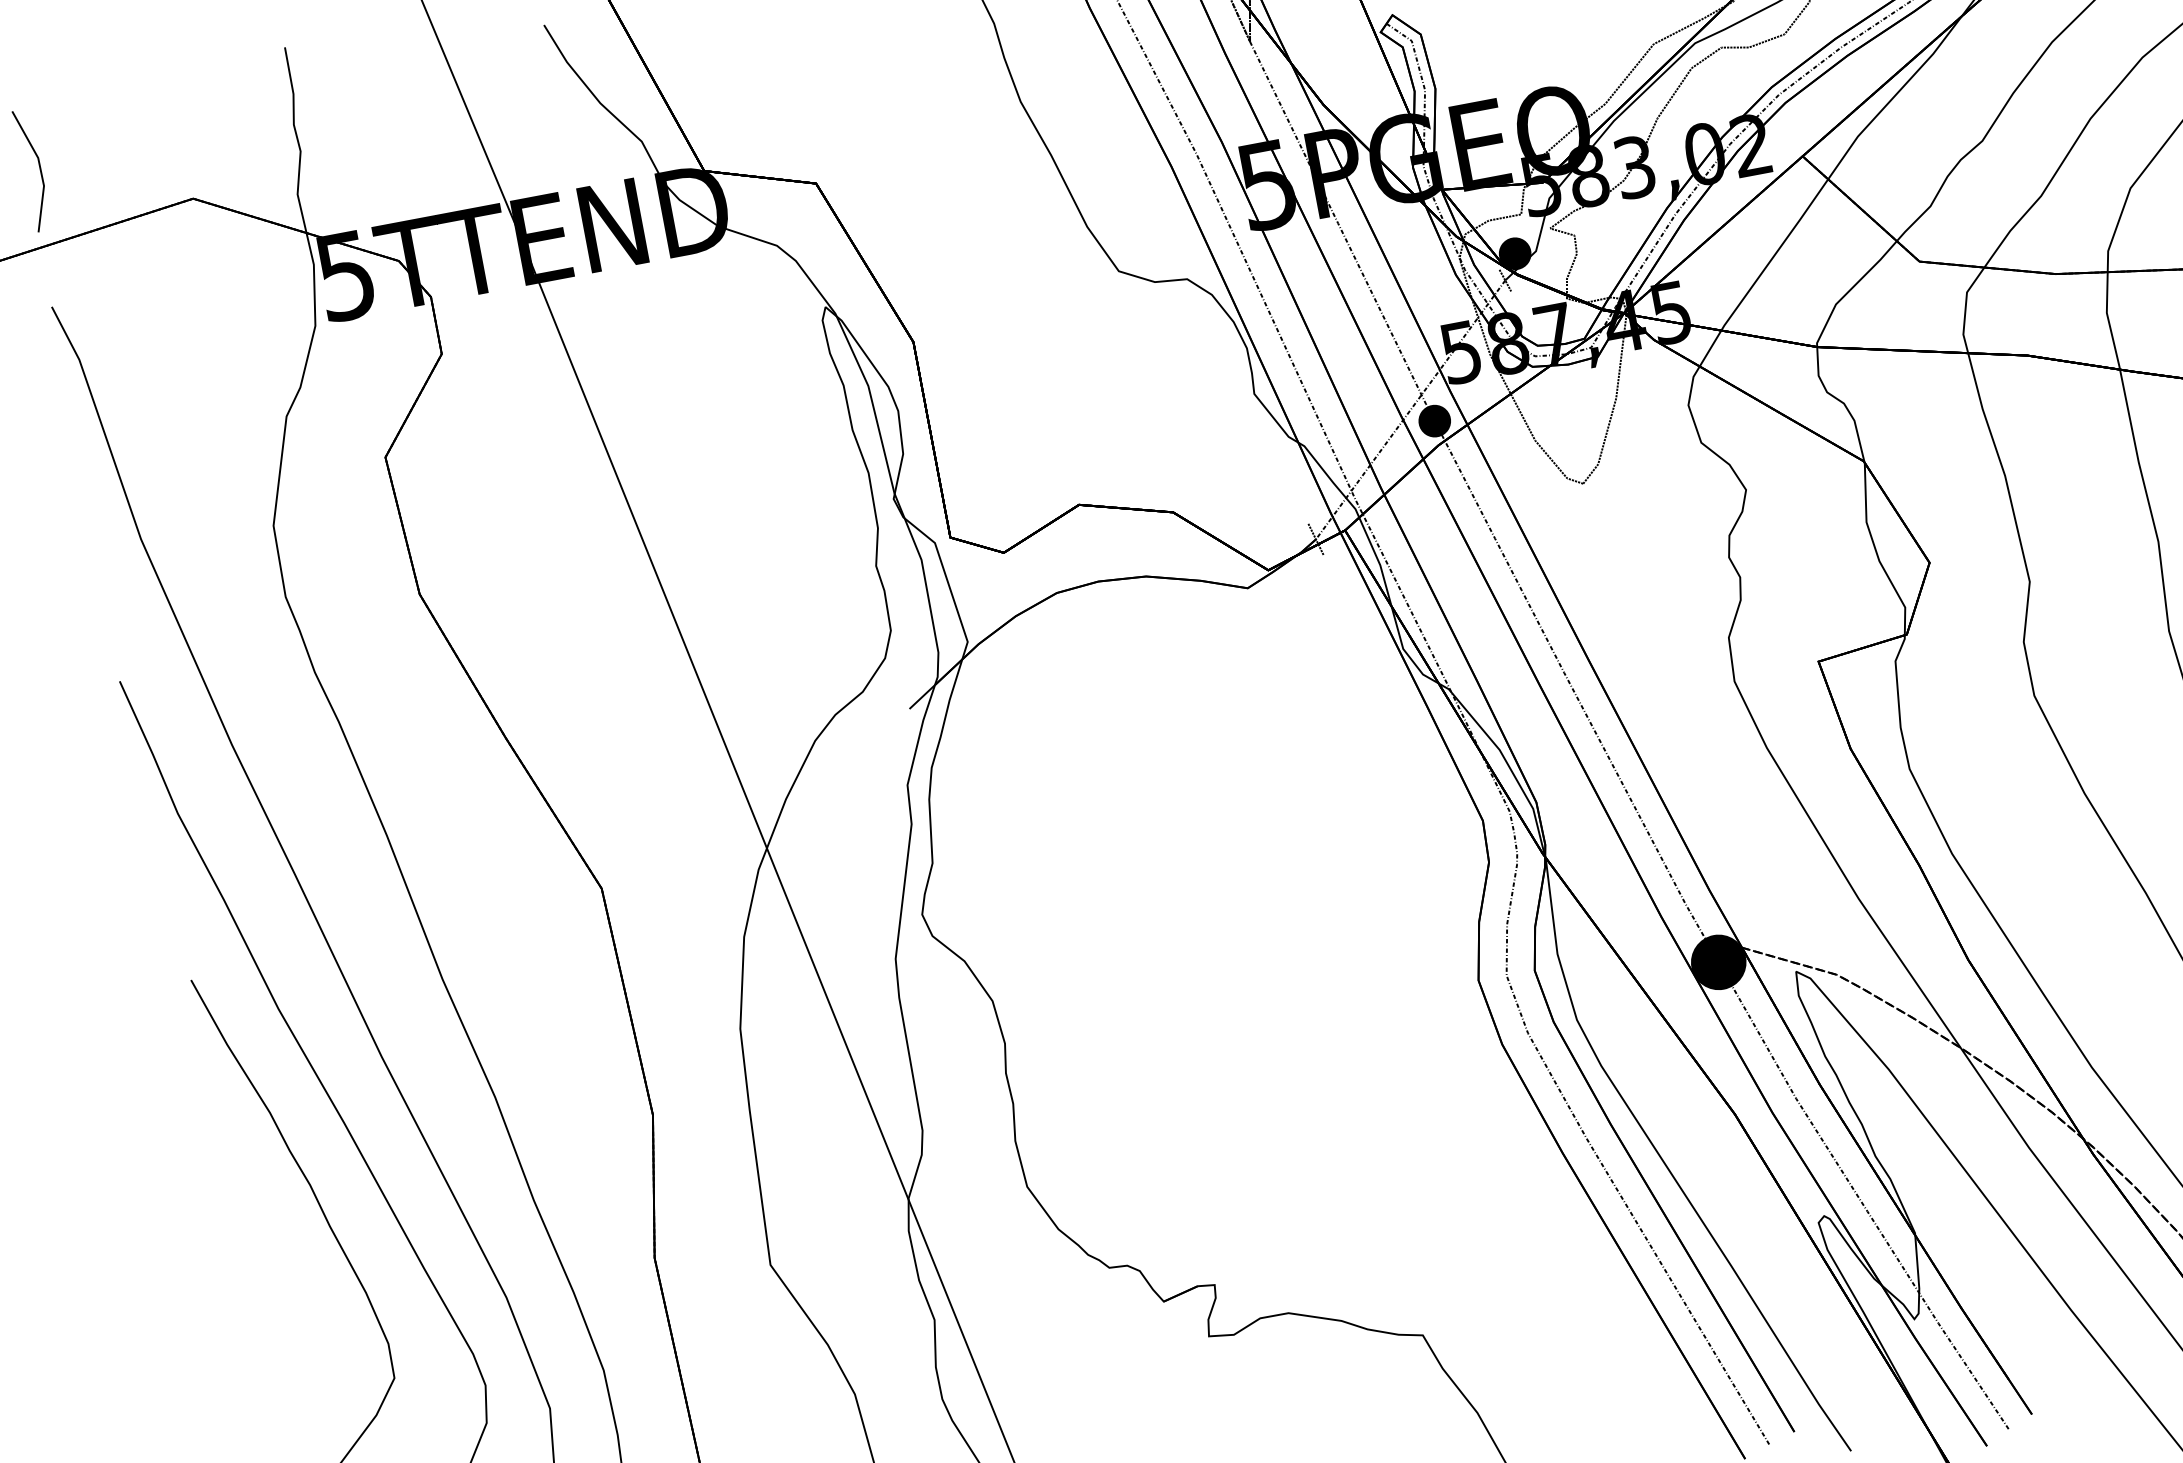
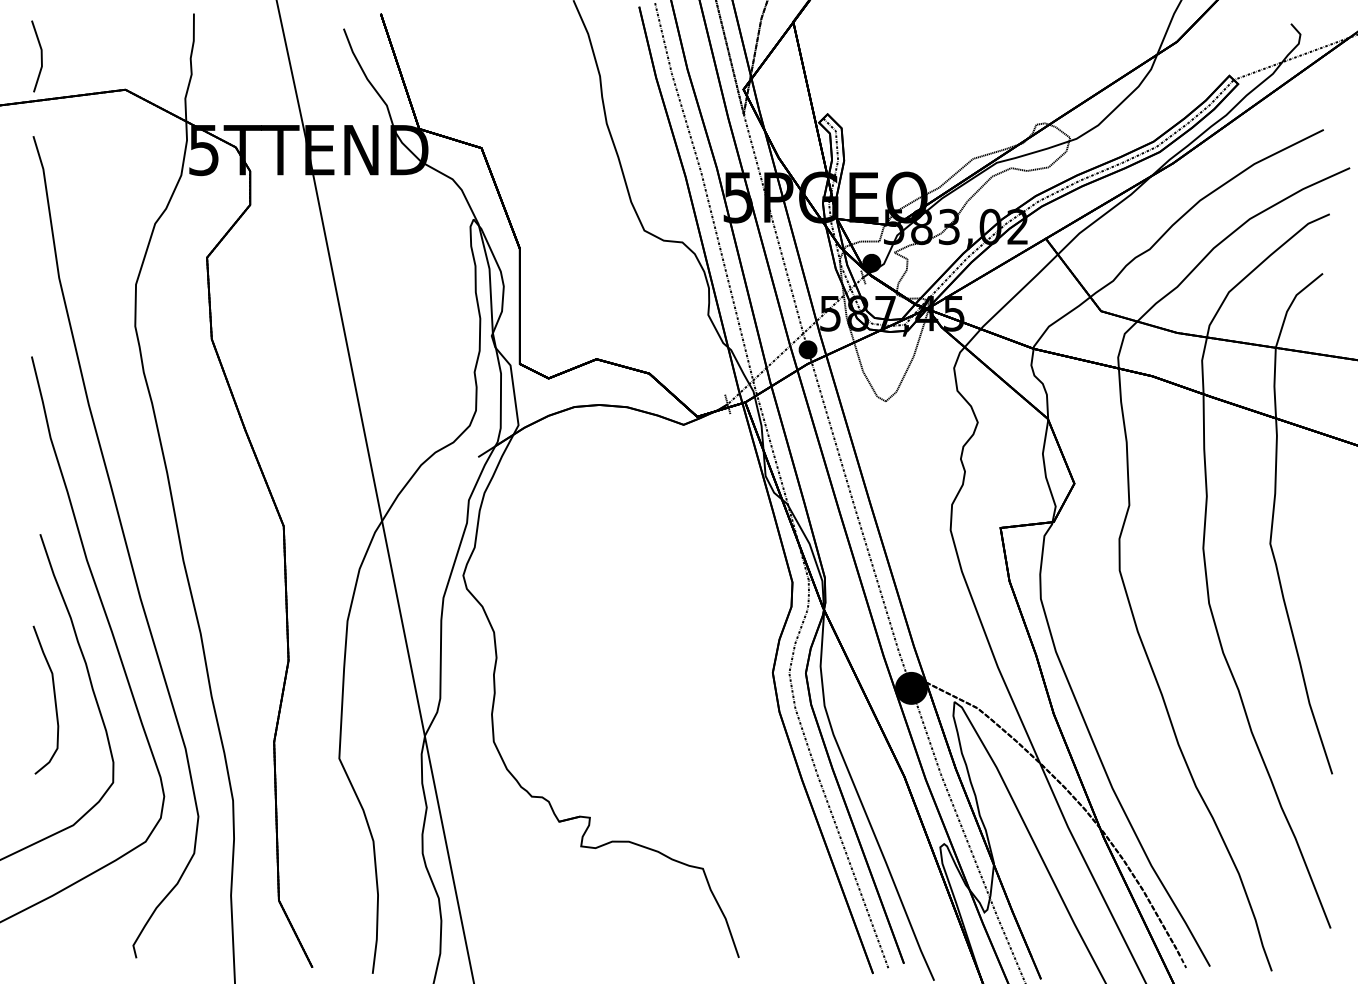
curve: (268, 1256) -> (54, 699), added

